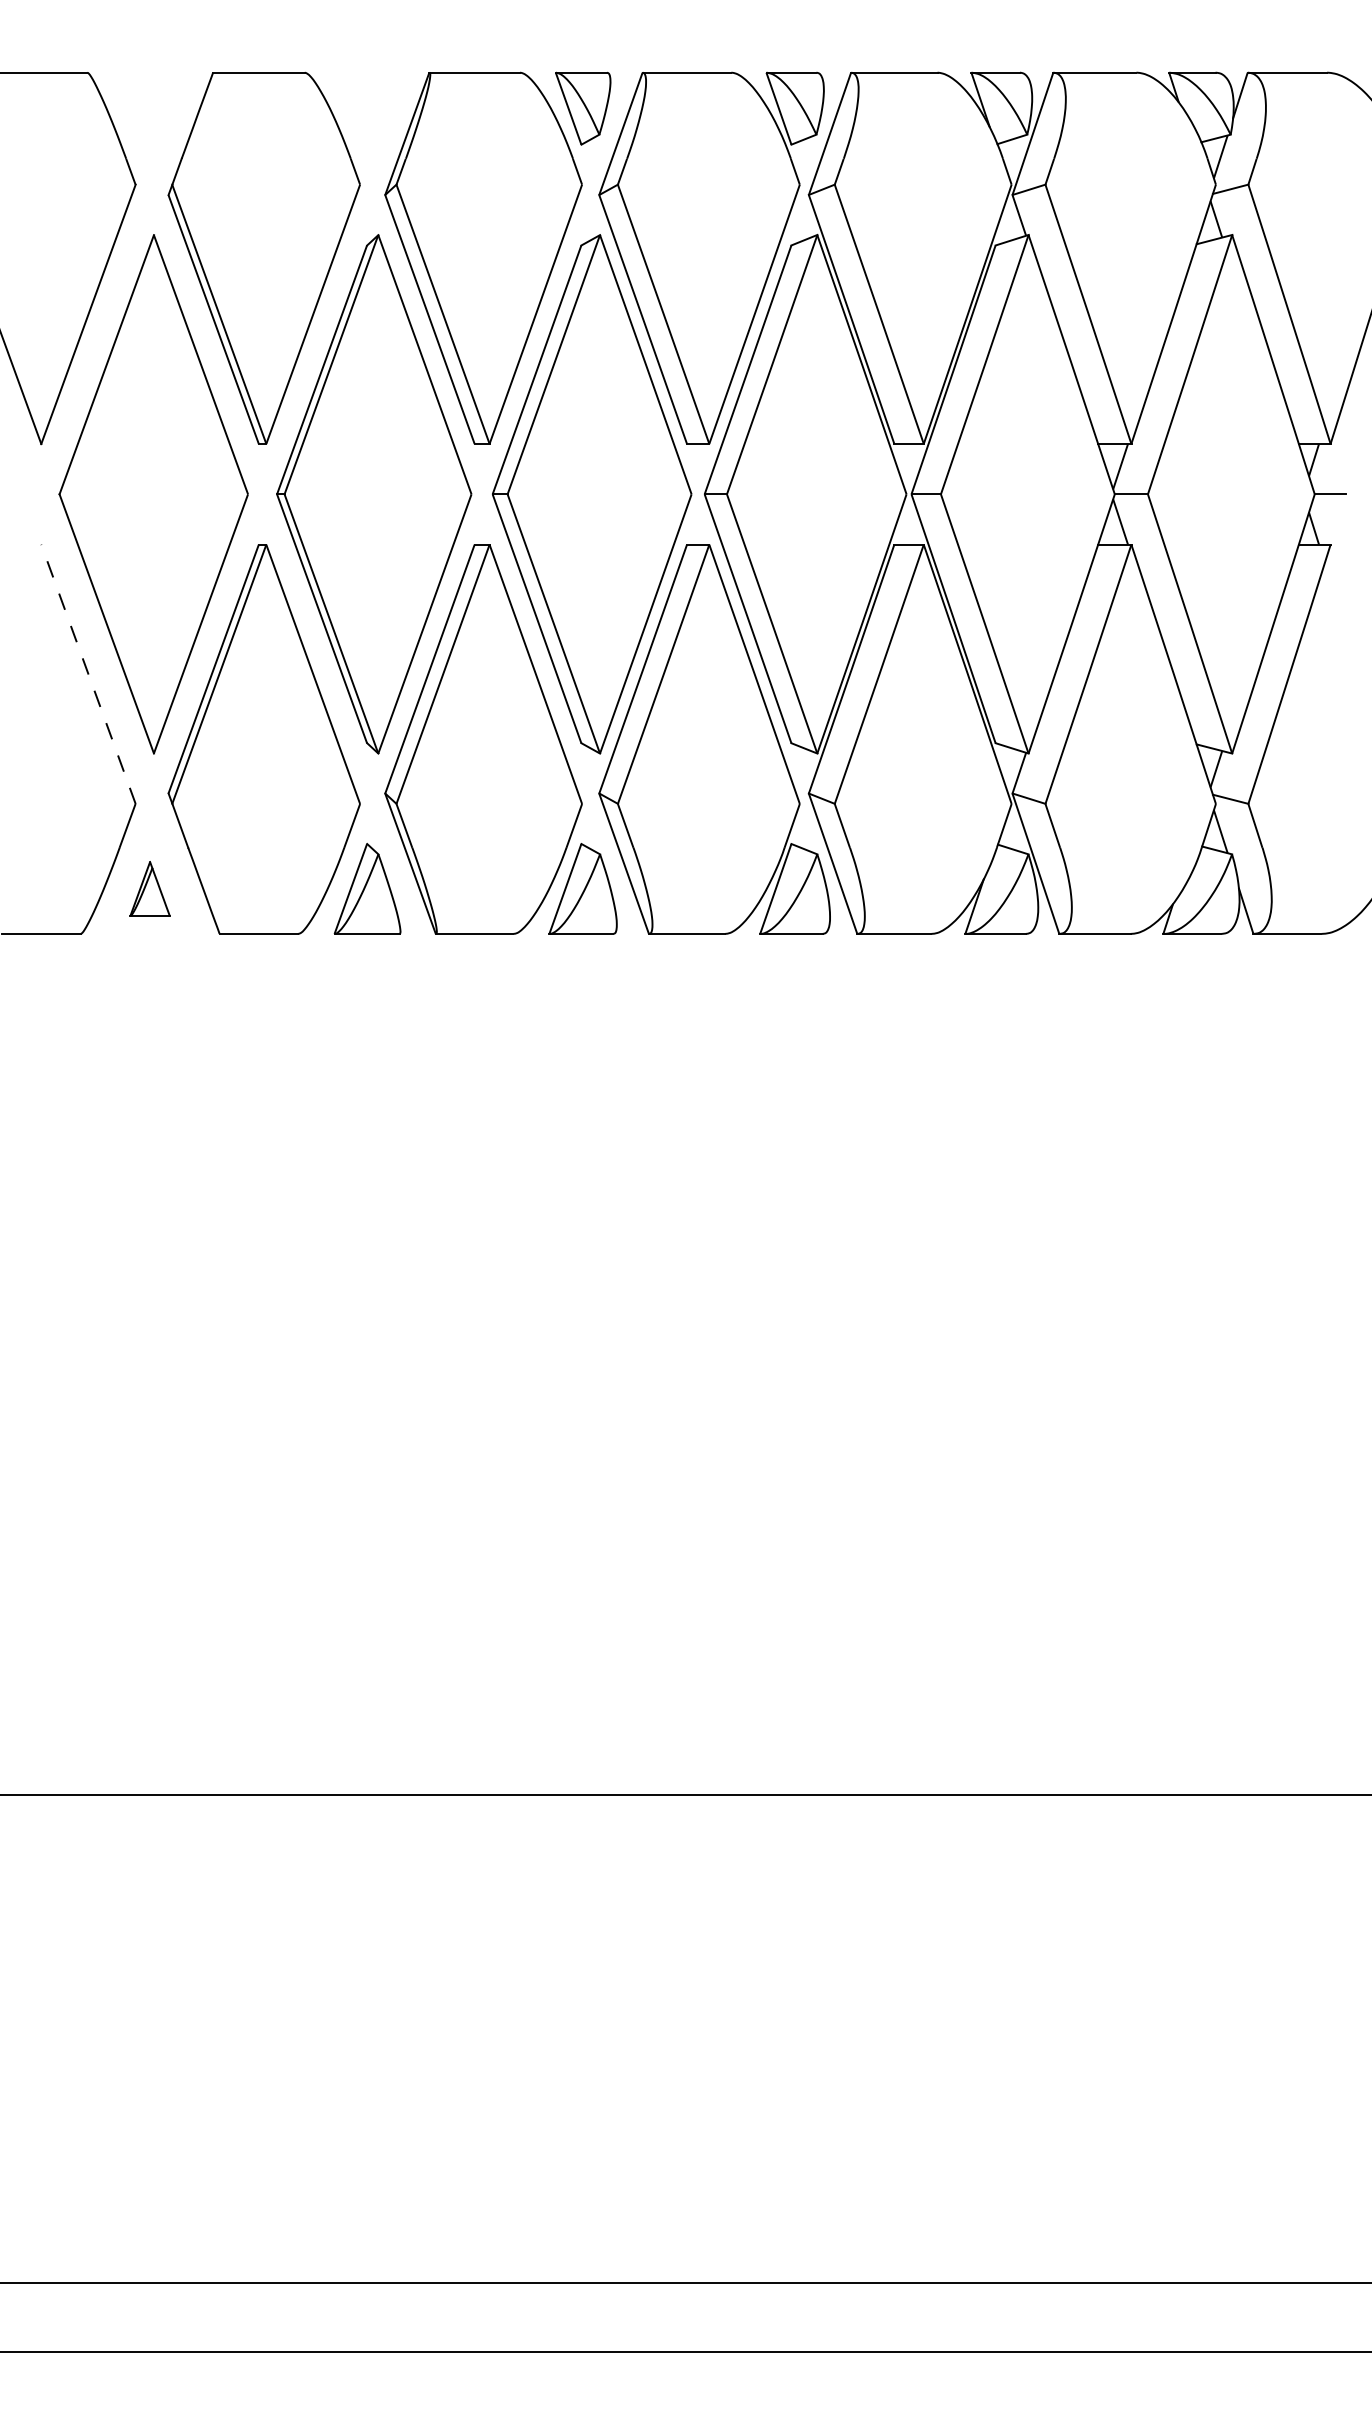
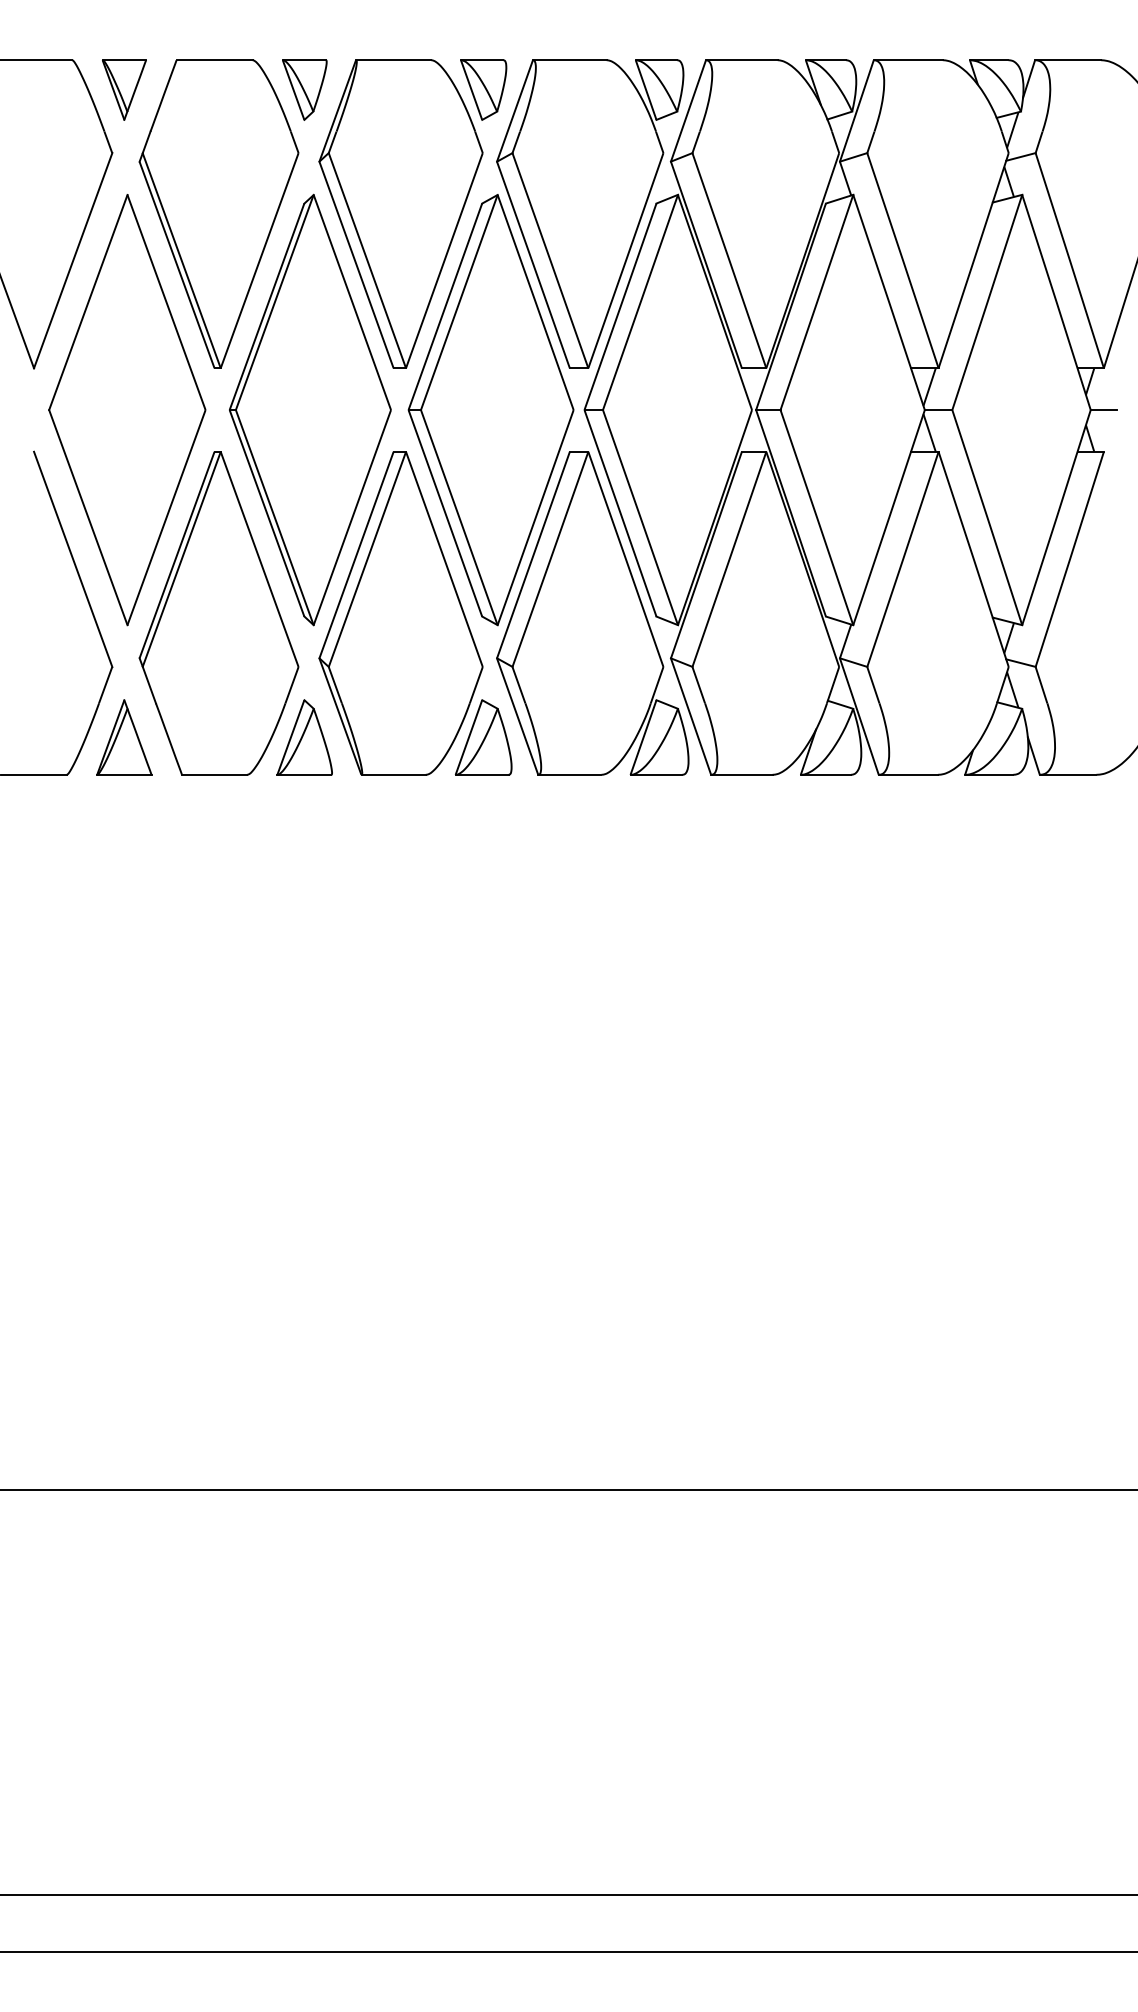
part: (150, 108) -> (124, 89), added
part: (367, 108) -> (304, 89), added
line: (88, 673) -> (73, 558), dashed -> solid
part: (149, 888) -> (123, 737), size x1.67

